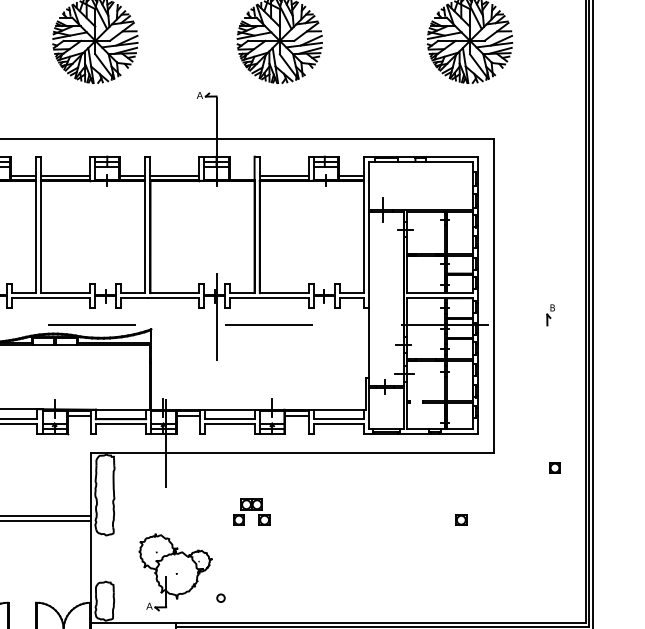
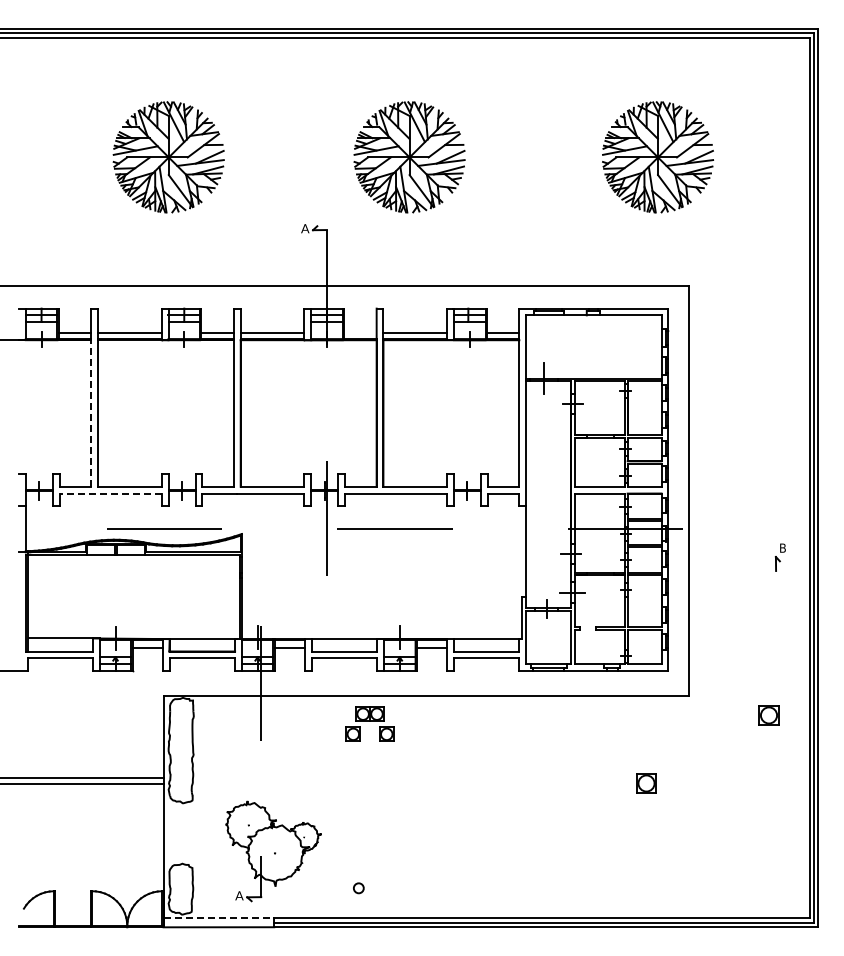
line: (36, 236) -> (91, 413), solid -> dashed
line: (50, 298) -> (110, 493), solid -> dashed
part: (550, 315) -> (779, 557), moved
part: (554, 467) -> (768, 714), size x1.4
part: (251, 511) -> (369, 723), moved
part: (461, 519) -> (646, 782), size x1.4
circle: (220, 598) -> (358, 888), moved
line: (134, 623) -> (219, 918), solid -> dashed

